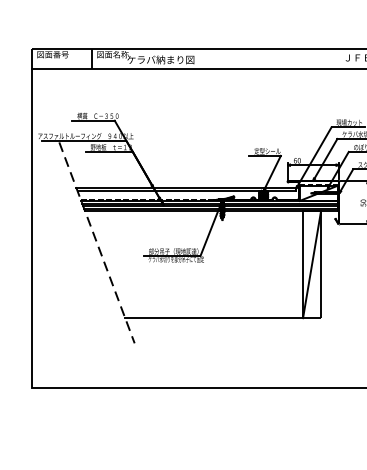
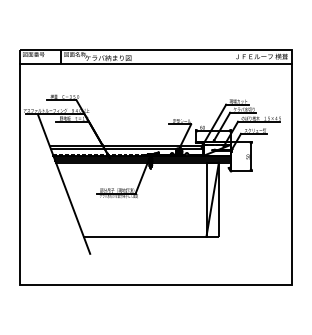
line: (97, 242) -> (64, 184), dashed -> solid

